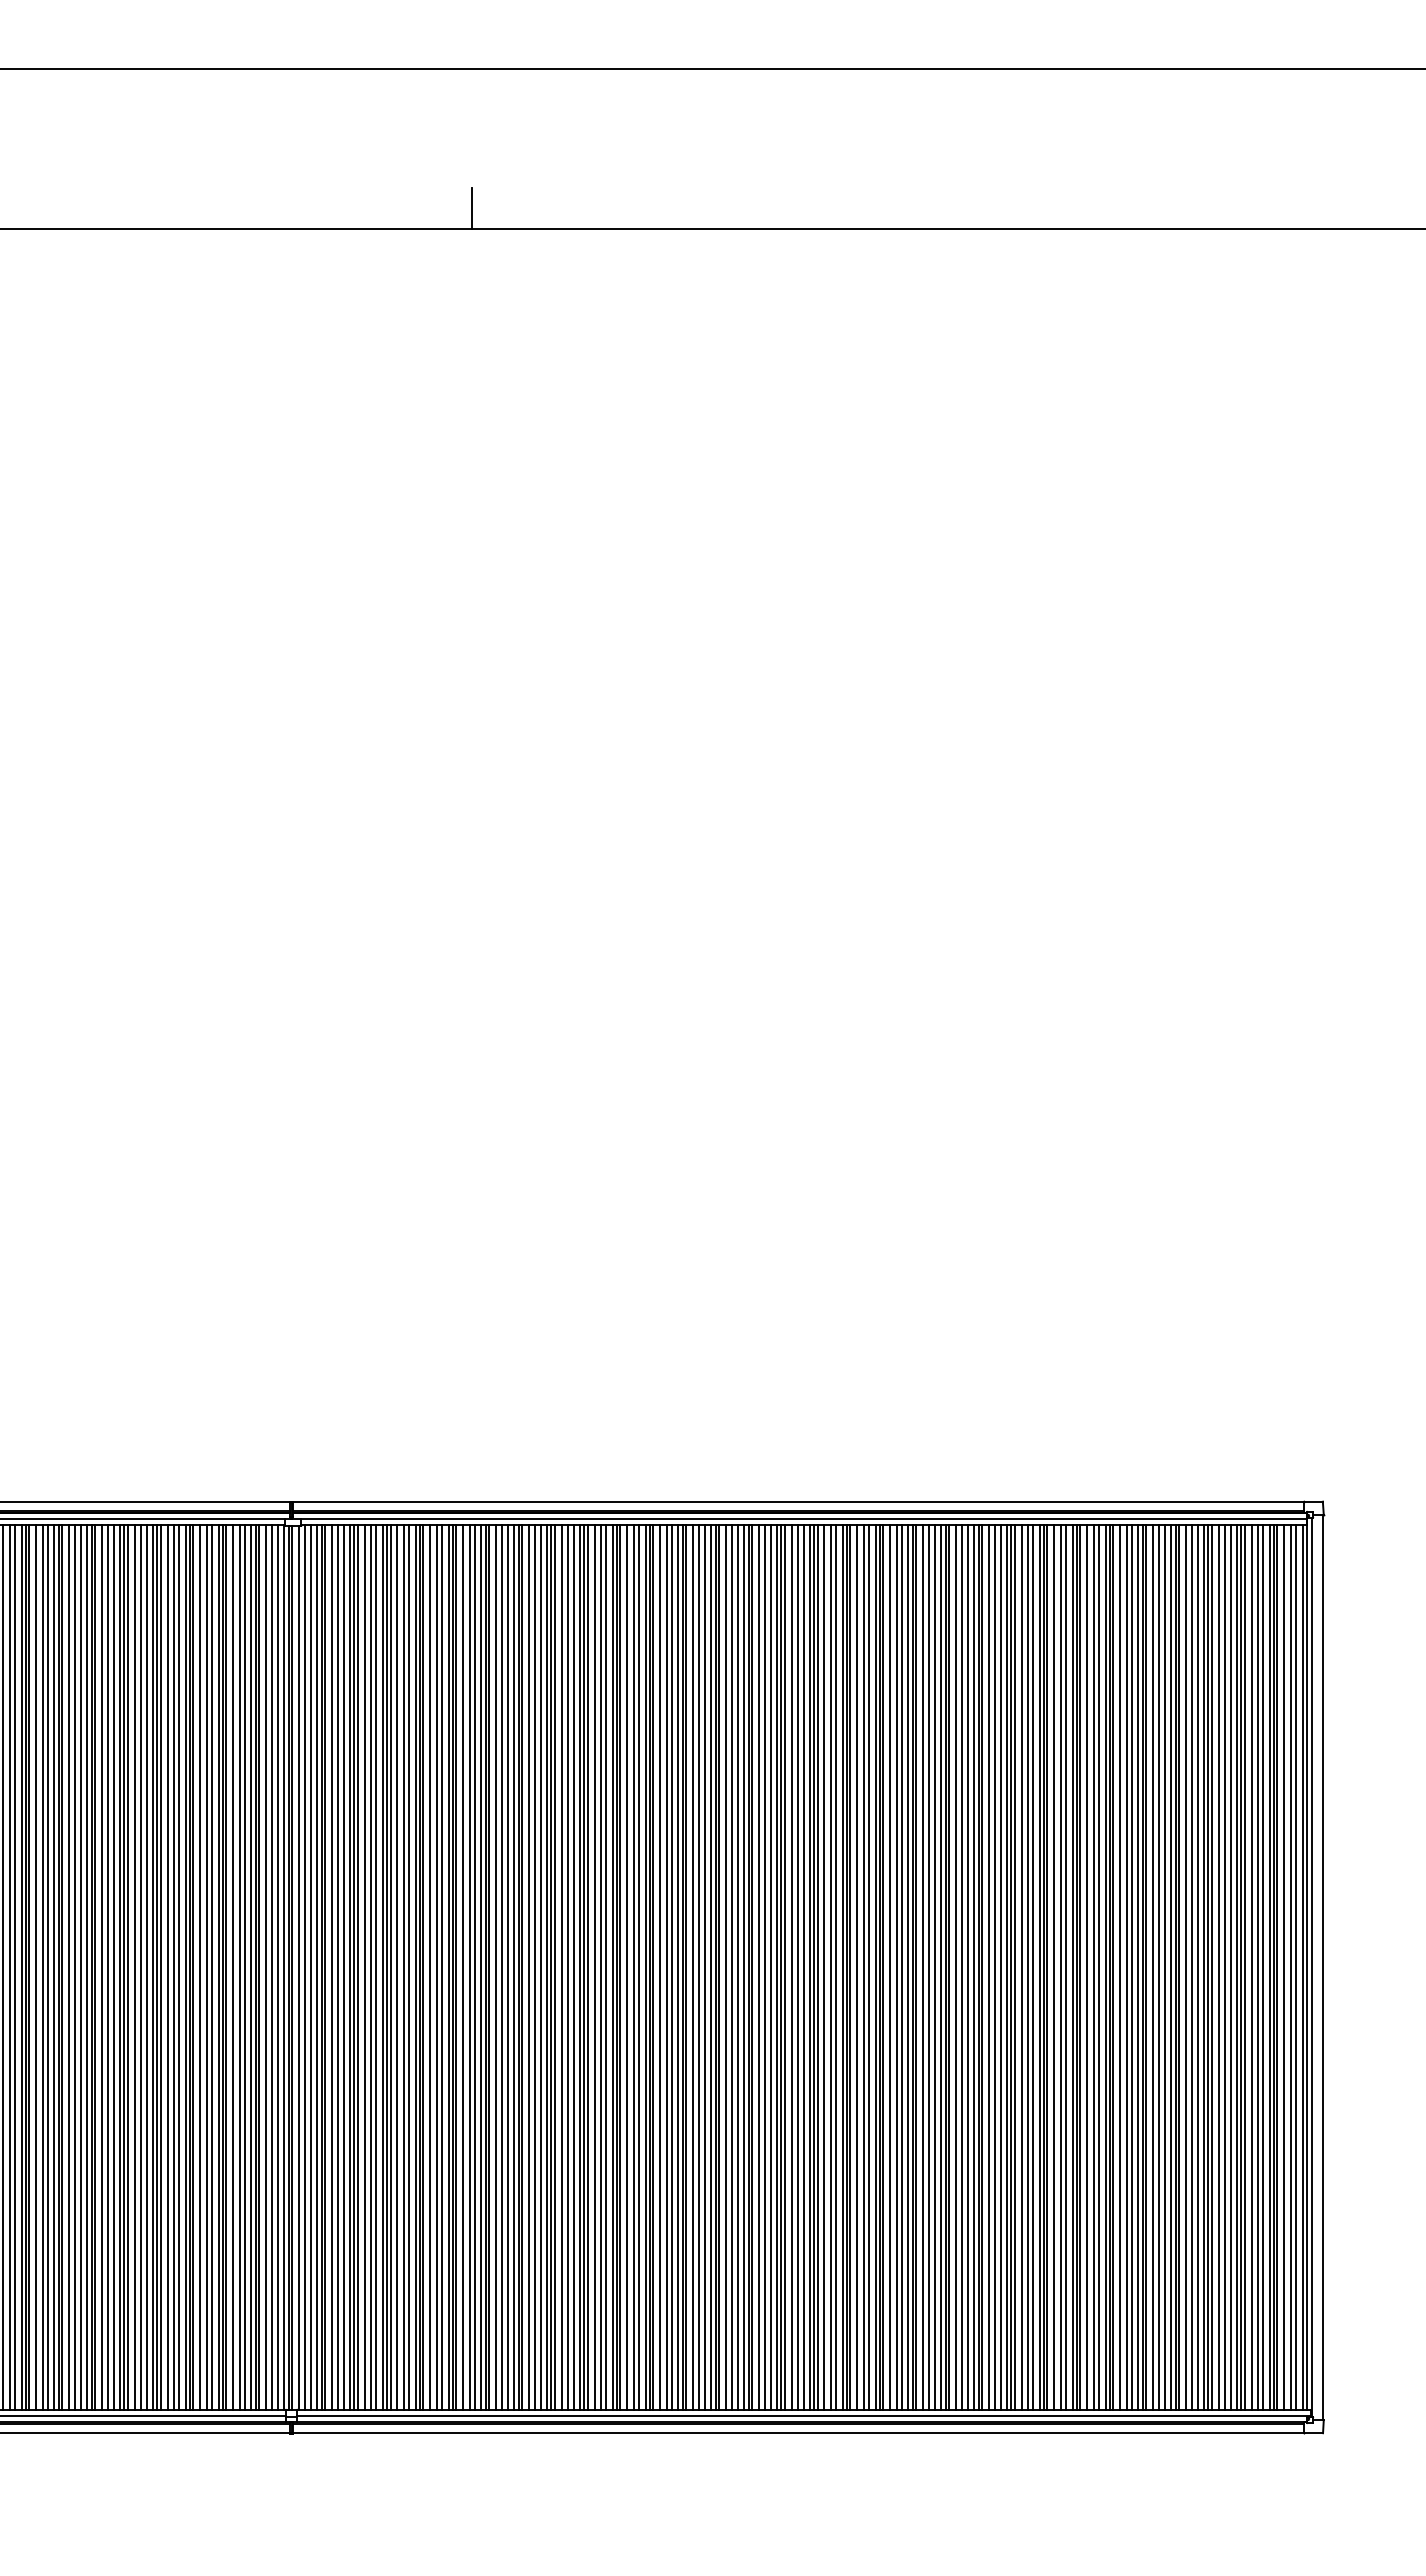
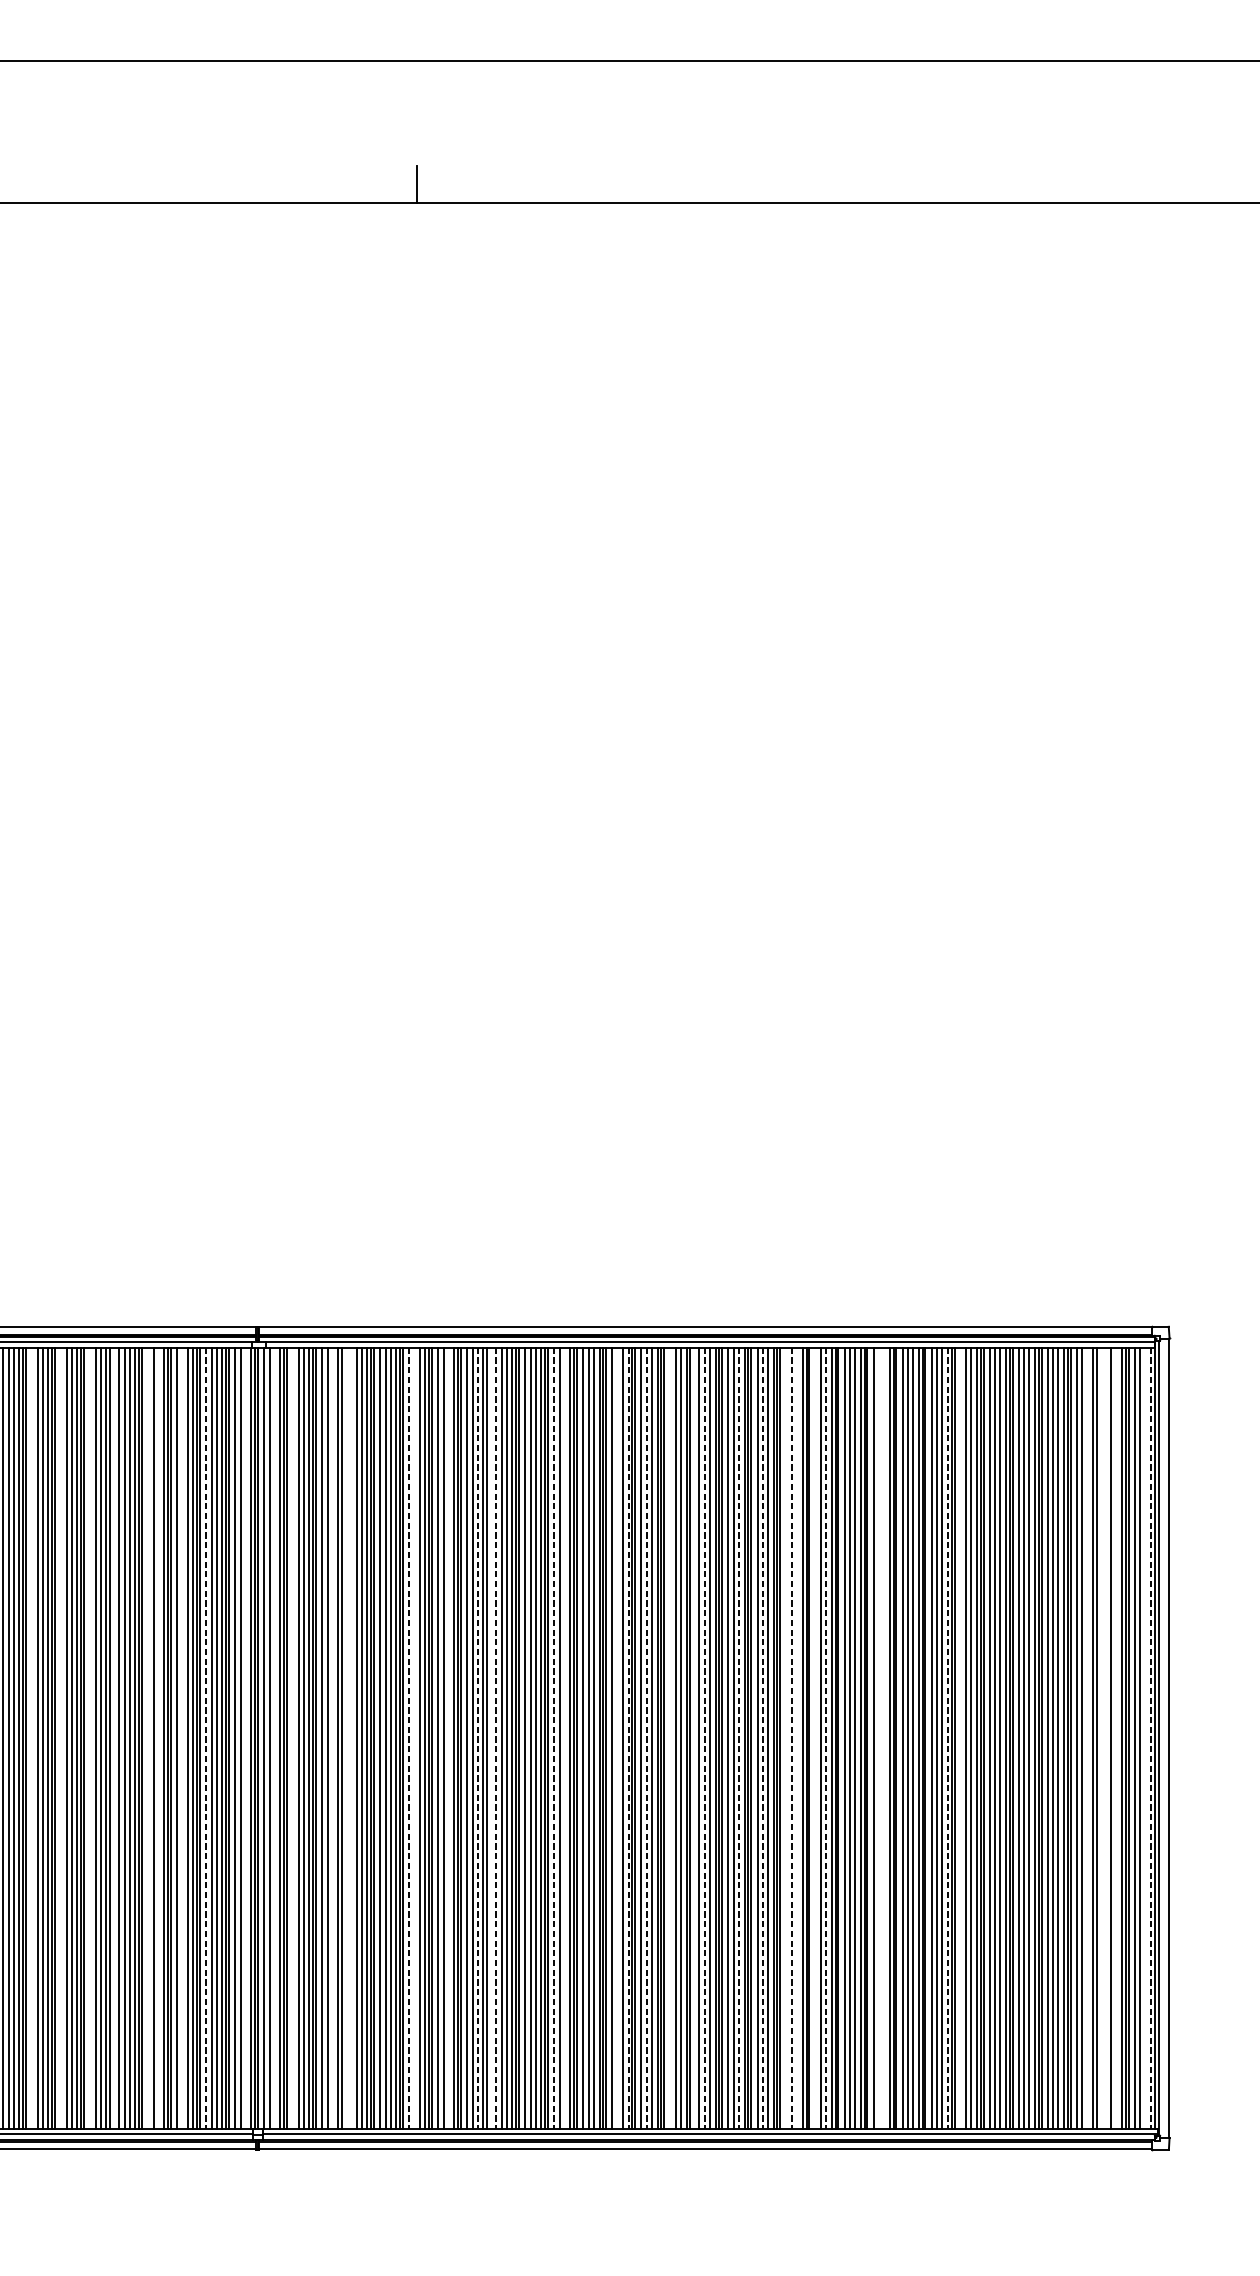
line: (36, 1967) -> (32, 1738), removed
line: (68, 1967) -> (60, 1738), removed
line: (101, 1967) -> (89, 1738), removed
line: (127, 1967) -> (112, 1738), removed
line: (167, 1967) -> (148, 1738), removed
line: (179, 1967) -> (158, 1738), removed
line: (206, 1967) -> (182, 1738), removed
line: (277, 1967) -> (245, 1738), removed
line: (310, 1967) -> (274, 1738), removed
line: (331, 1967) -> (292, 1738), removed
line: (376, 1967) -> (332, 1738), removed
line: (390, 1967) -> (345, 1738), removed
line: (397, 1967) -> (351, 1738), removed
line: (469, 1967) -> (414, 1738), removed
line: (507, 1967) -> (448, 1738), removed
line: (554, 1967) -> (489, 1738), removed
line: (639, 1967) -> (565, 1738), removed
line: (699, 1967) -> (618, 1738), removed
line: (758, 1967) -> (670, 1738), removed
line: (784, 1967) -> (693, 1738), removed
line: (890, 1967) -> (786, 1738), removed
line: (902, 1967) -> (797, 1738), removed
line: (923, 1967) -> (815, 1738), removed
line: (995, 1967) -> (879, 1738), removed
line: (1000, 1967) -> (883, 1738), removed
line: (1087, 1967) -> (960, 1738), removed
line: (1230, 1967) -> (1087, 1738), removed
line: (1244, 1967) -> (1099, 1738), removed
line: (1251, 1967) -> (1105, 1738), removed
line: (1263, 1967) -> (1116, 1738), removed
line: (1296, 1967) -> (1145, 1738), removed
line: (233, 1968) -> (206, 1739), solid -> dashed
line: (463, 1968) -> (409, 1739), solid -> dashed
line: (540, 1968) -> (477, 1739), solid -> dashed
line: (561, 1968) -> (496, 1739), solid -> dashed
line: (627, 1968) -> (554, 1739), solid -> dashed
line: (711, 1968) -> (628, 1739), solid -> dashed
line: (732, 1968) -> (647, 1739), solid -> dashed
line: (798, 1968) -> (705, 1739), solid -> dashed
line: (836, 1968) -> (739, 1739), solid -> dashed
line: (863, 1968) -> (762, 1739), solid -> dashed
line: (896, 1968) -> (792, 1739), solid -> dashed
line: (934, 1968) -> (825, 1739), solid -> dashed
line: (1072, 1968) -> (947, 1739), solid -> dashed
line: (1302, 1968) -> (1150, 1739), solid -> dashed

